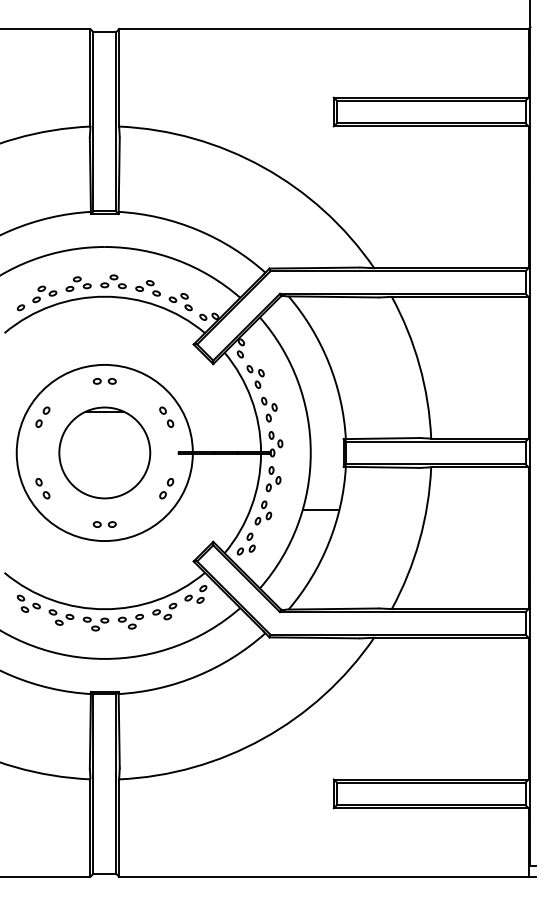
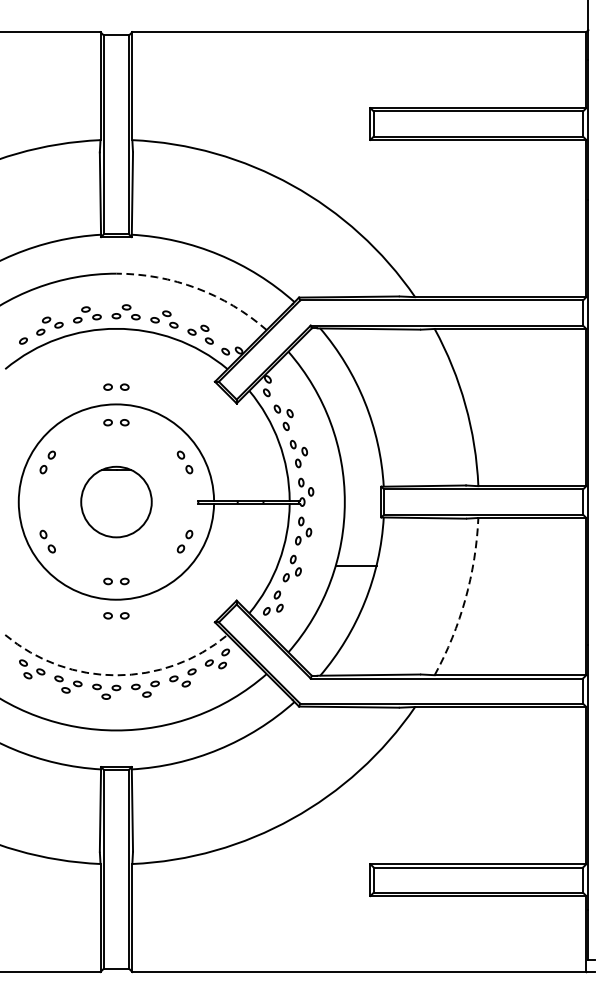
arc: (177, 260) -> (197, 288), solid -> dashed
part: (104, 349) -> (116, 387), added
part: (104, 452) -> (116, 501), size x0.7
arc: (419, 540) -> (465, 599), solid -> dashed
part: (104, 555) -> (116, 615), added
arc: (104, 609) -> (116, 675), solid -> dashed

